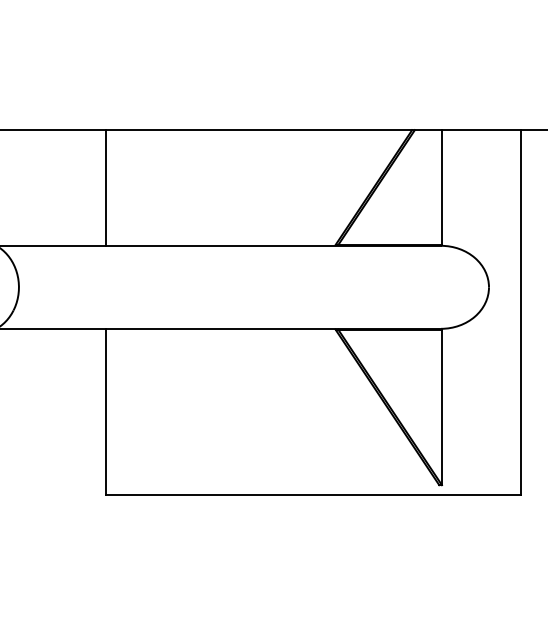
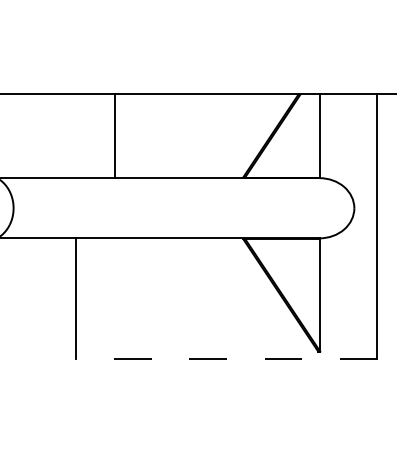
line: (105, 188) -> (115, 136), moved
line: (312, 494) -> (226, 358), solid -> dashed

